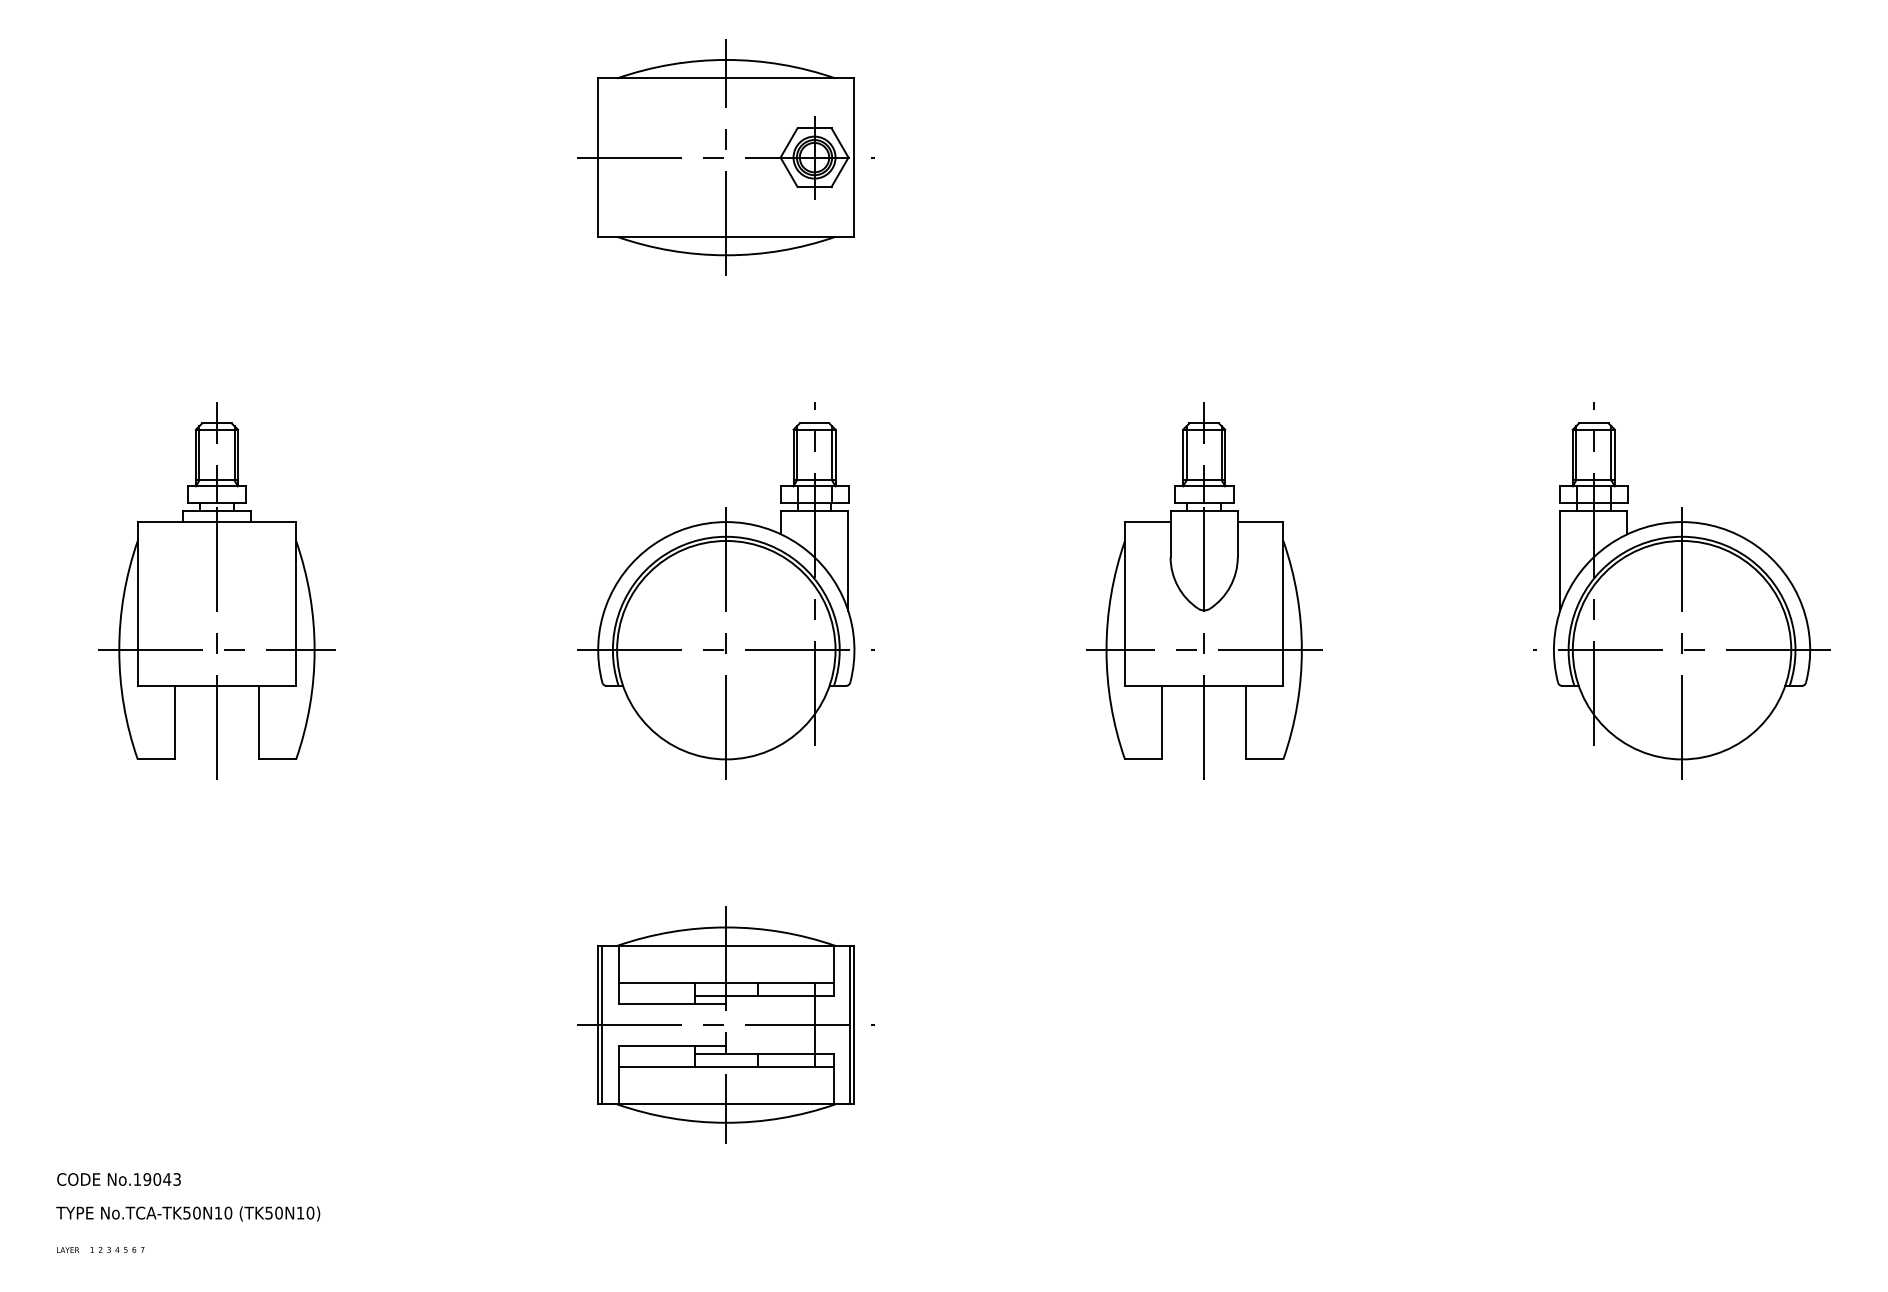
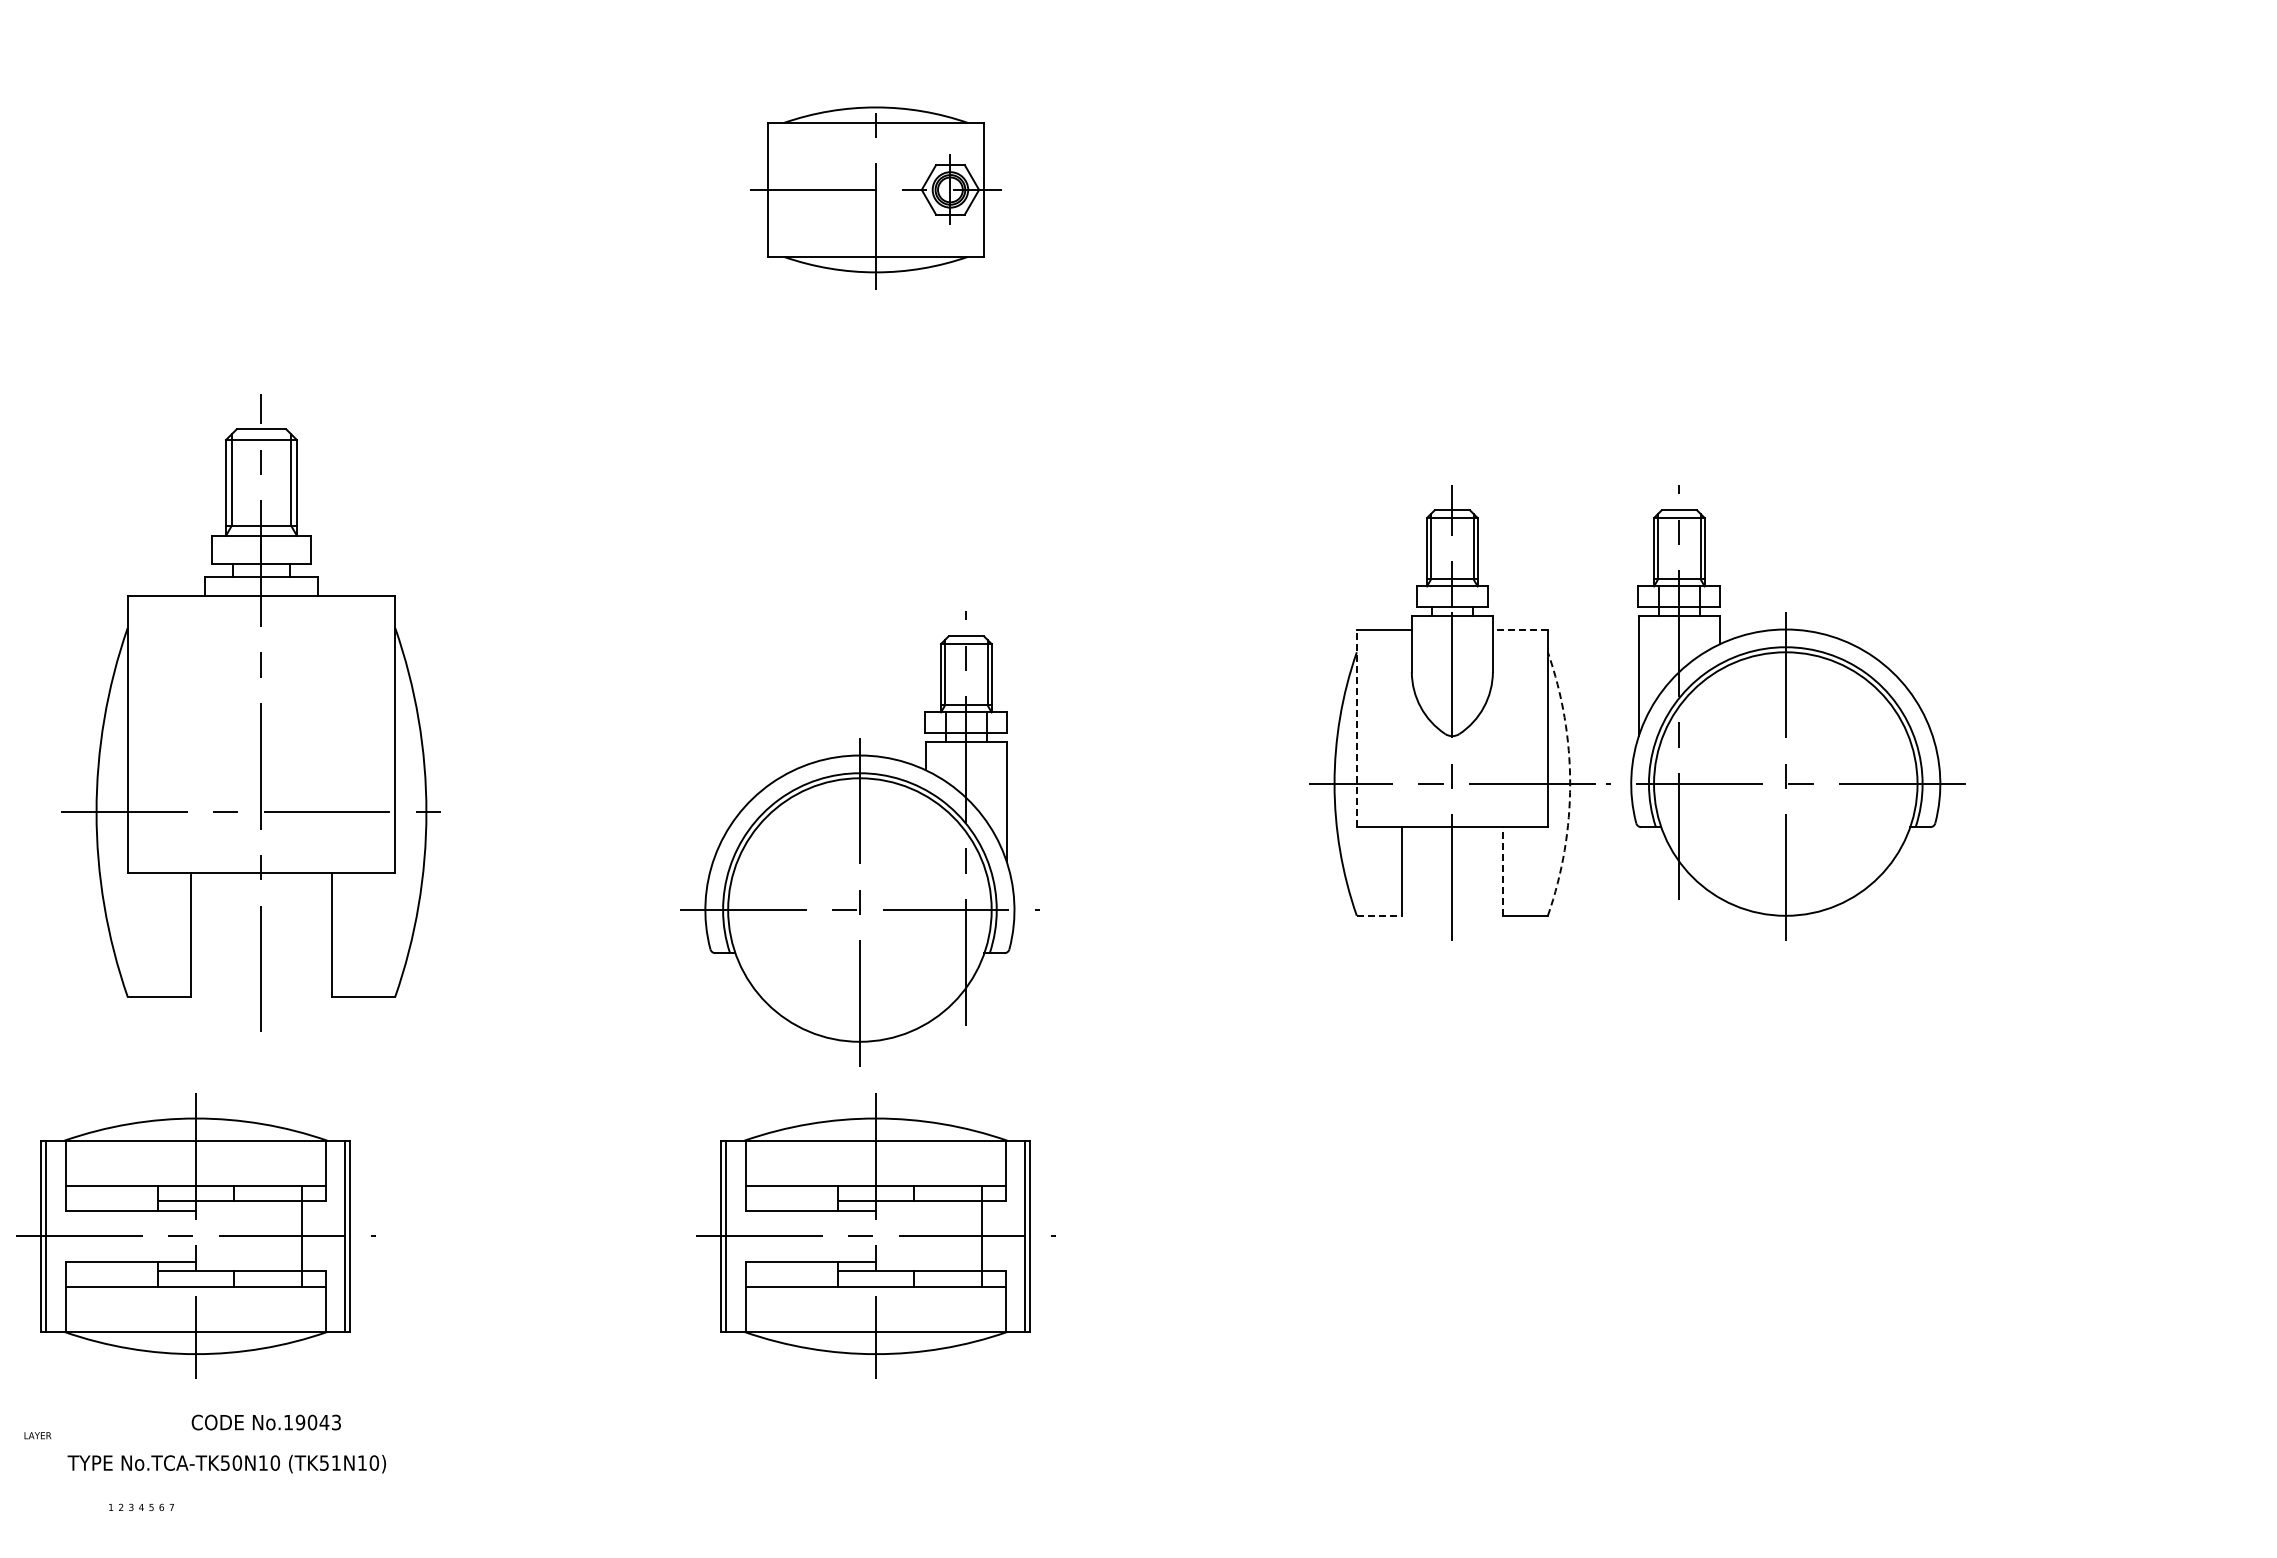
part: (725, 157) -> (875, 189), size x0.7
line: (1259, 522) -> (1519, 629), solid -> dashed
part: (216, 590) -> (261, 712), size x1.4
part: (725, 590) -> (859, 838), moved
part: (1681, 590) -> (1785, 712), moved
line: (1124, 604) -> (1356, 728), solid -> dashed
arc: (1302, 650) -> (1570, 784), solid -> dashed
line: (1246, 721) -> (1503, 870), solid -> dashed
line: (1143, 759) -> (1379, 915), solid -> dashed
part: (162, 1024) -> (195, 1235), added
text: (118, 1179) -> (265, 1422), moved
text: (279, 1212) -> (336, 1462), (TK50N10) -> (TK51N10)
text: (67, 1249) -> (37, 1435), moved

